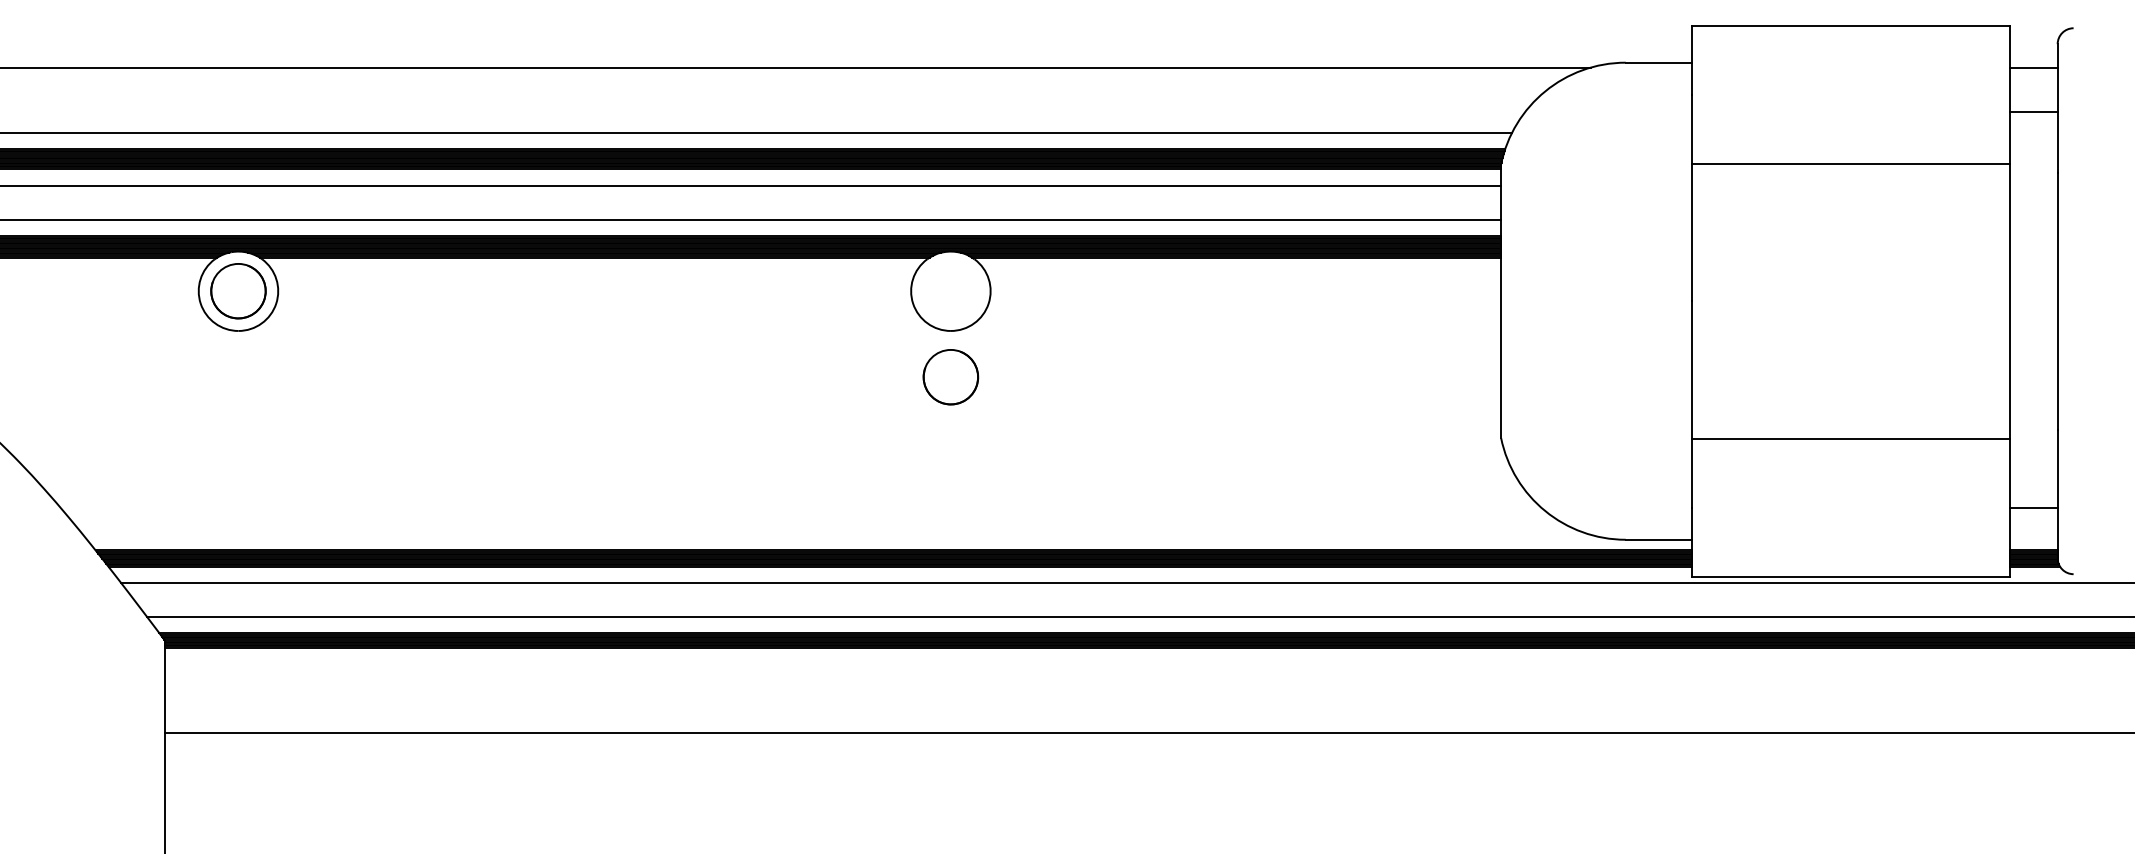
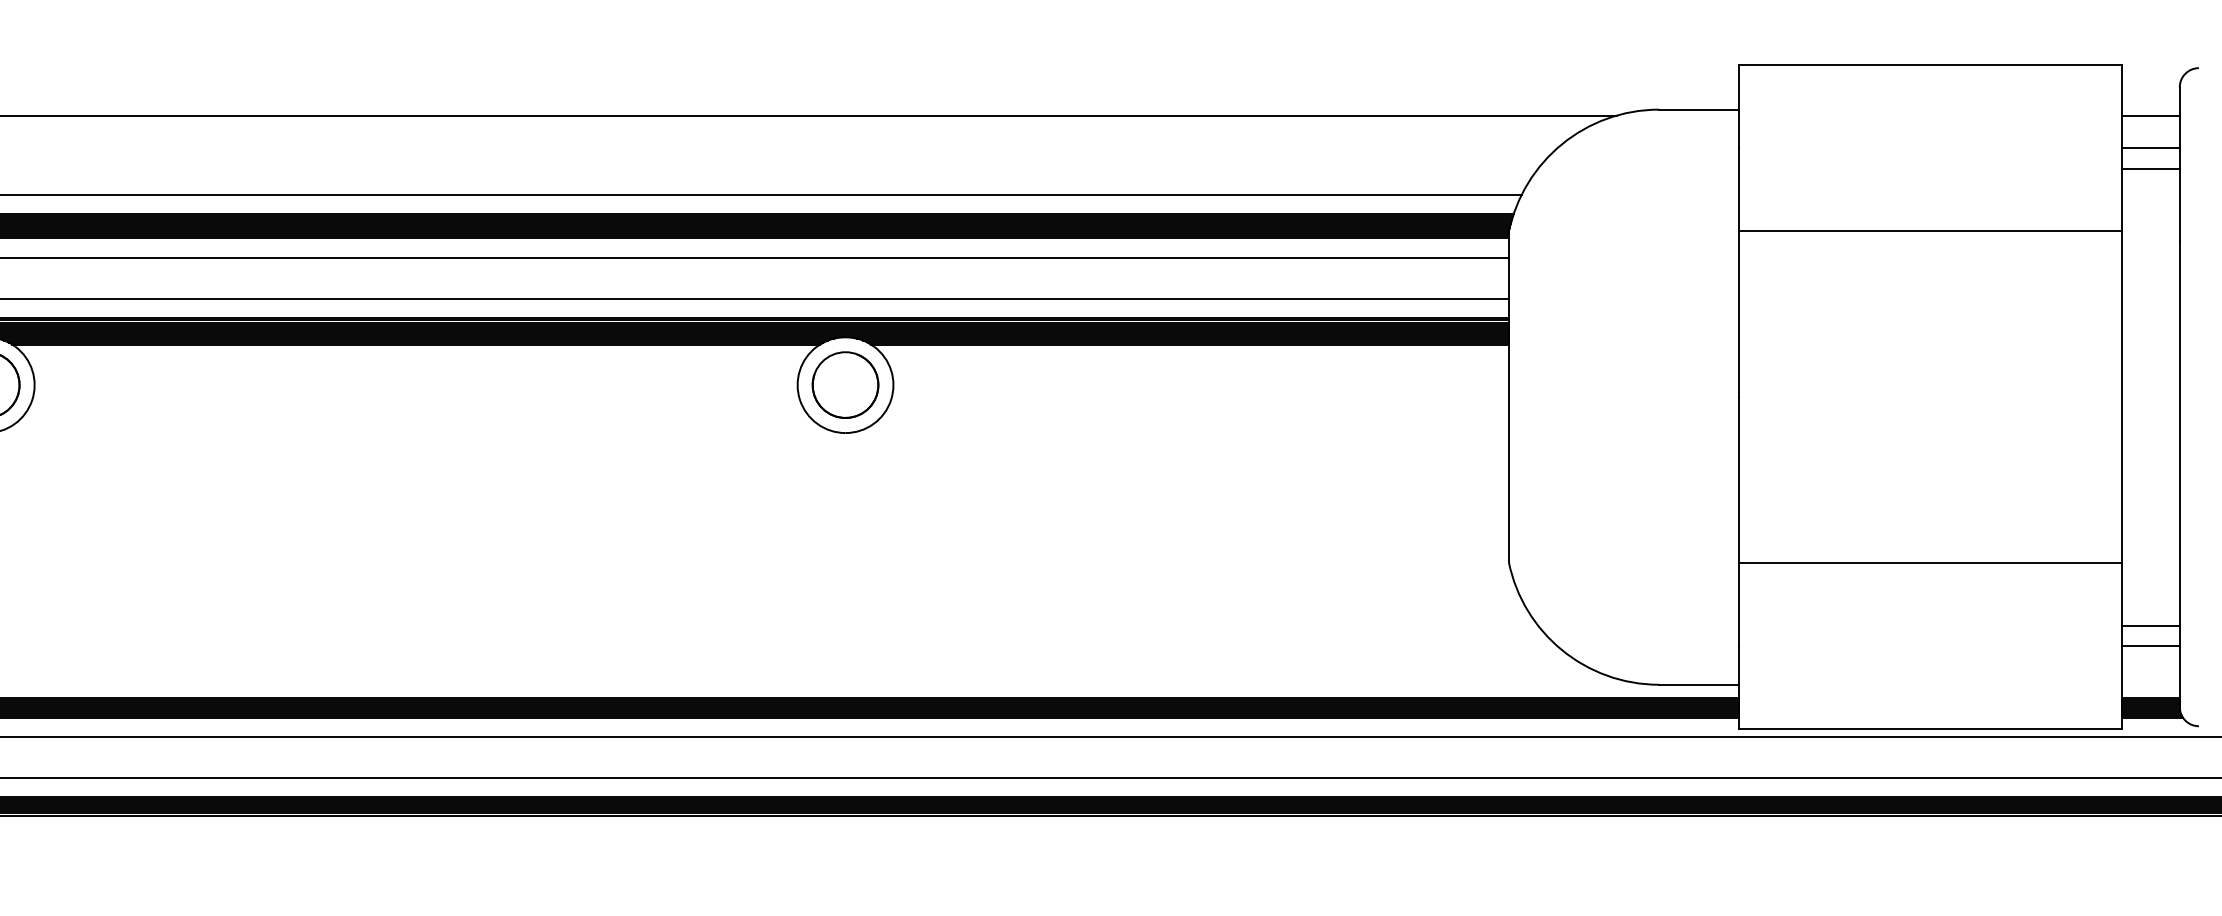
line: (2033, 94) -> (2150, 147), added
part: (950, 377) -> (845, 385), moved
line: (2033, 490) -> (2150, 625), added

